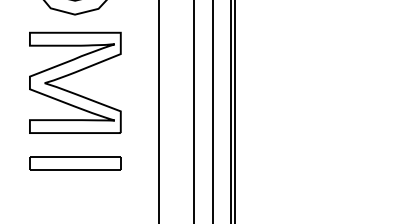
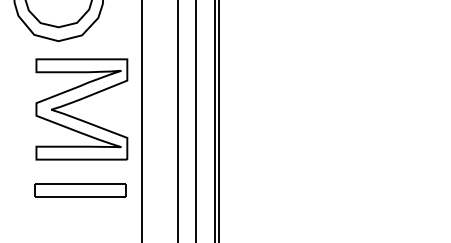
part: (71, 74) -> (78, 101), moved
part: (74, 163) -> (80, 190), moved

